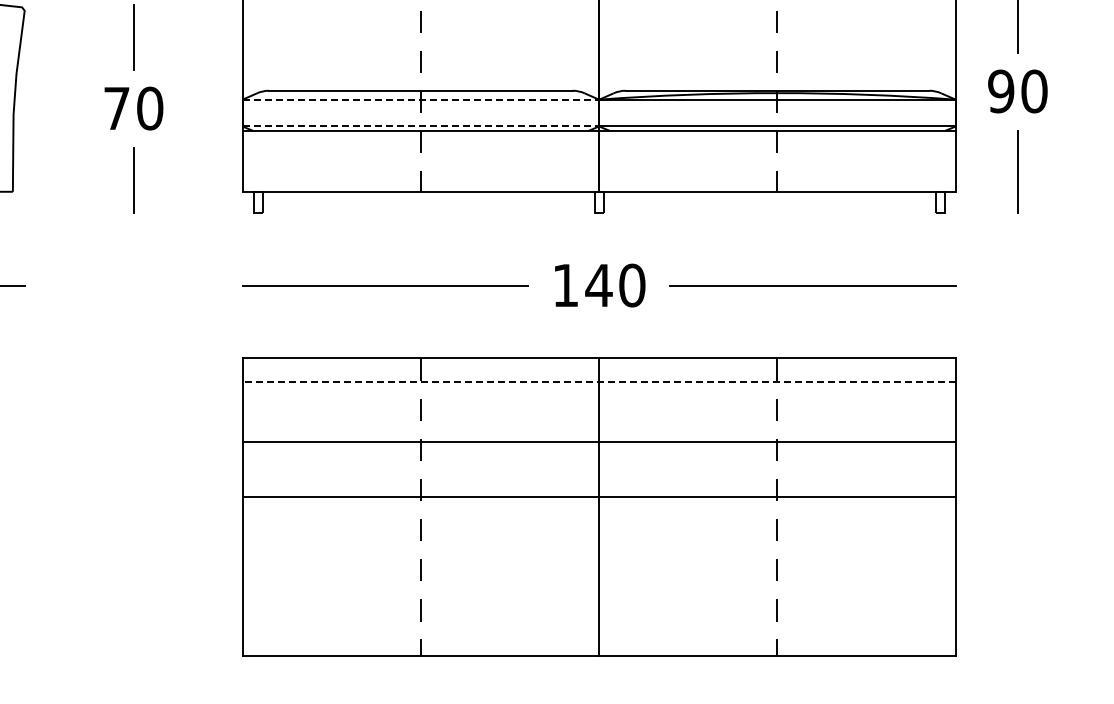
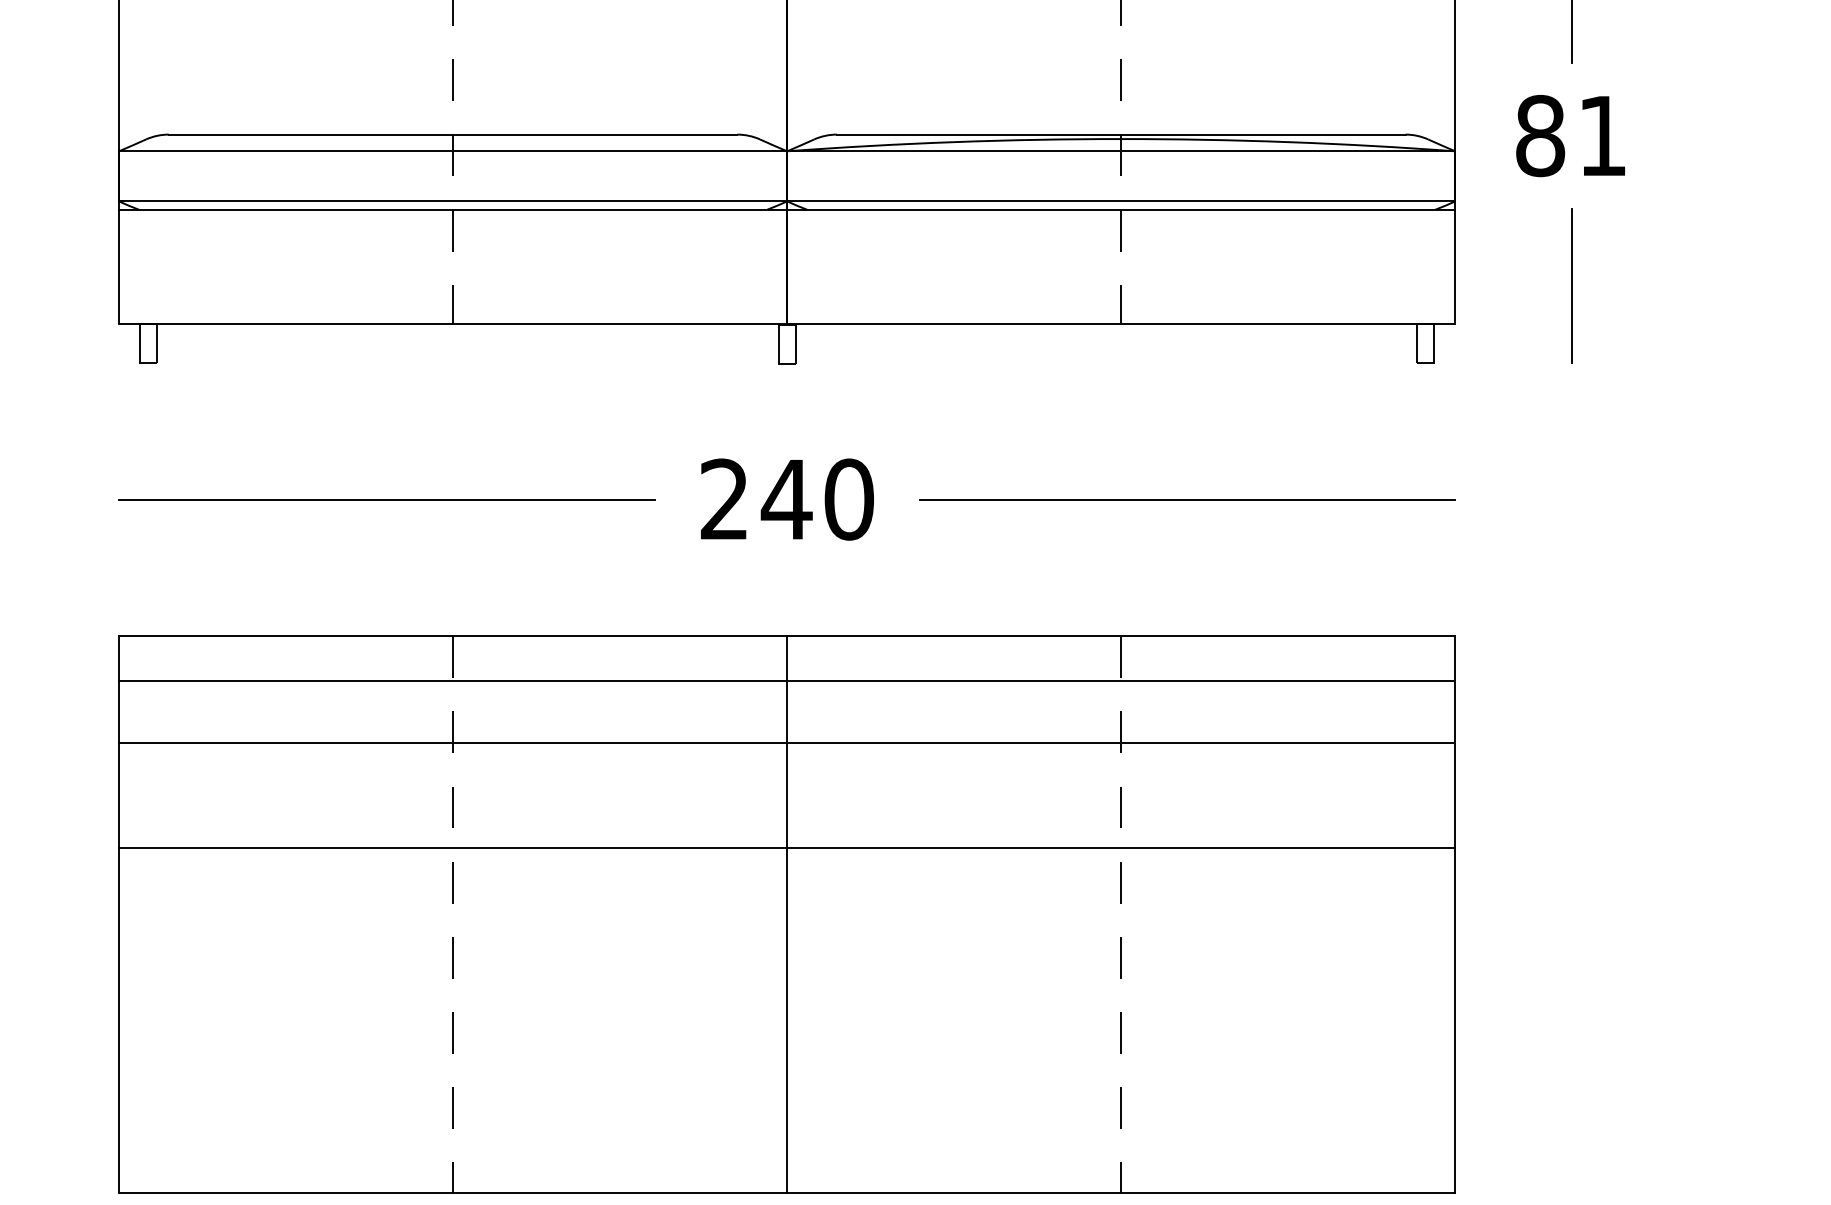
text: (1017, 91) -> (1570, 135), 90 -> 81
line: (421, 99) -> (454, 150), dashed -> solid
line: (421, 126) -> (454, 201), dashed -> solid
text: (565, 284) -> (724, 497), 140 -> 240
line: (599, 382) -> (787, 681), dashed -> solid
line: (598, 441) -> (785, 743), moved
line: (598, 496) -> (785, 847), moved

